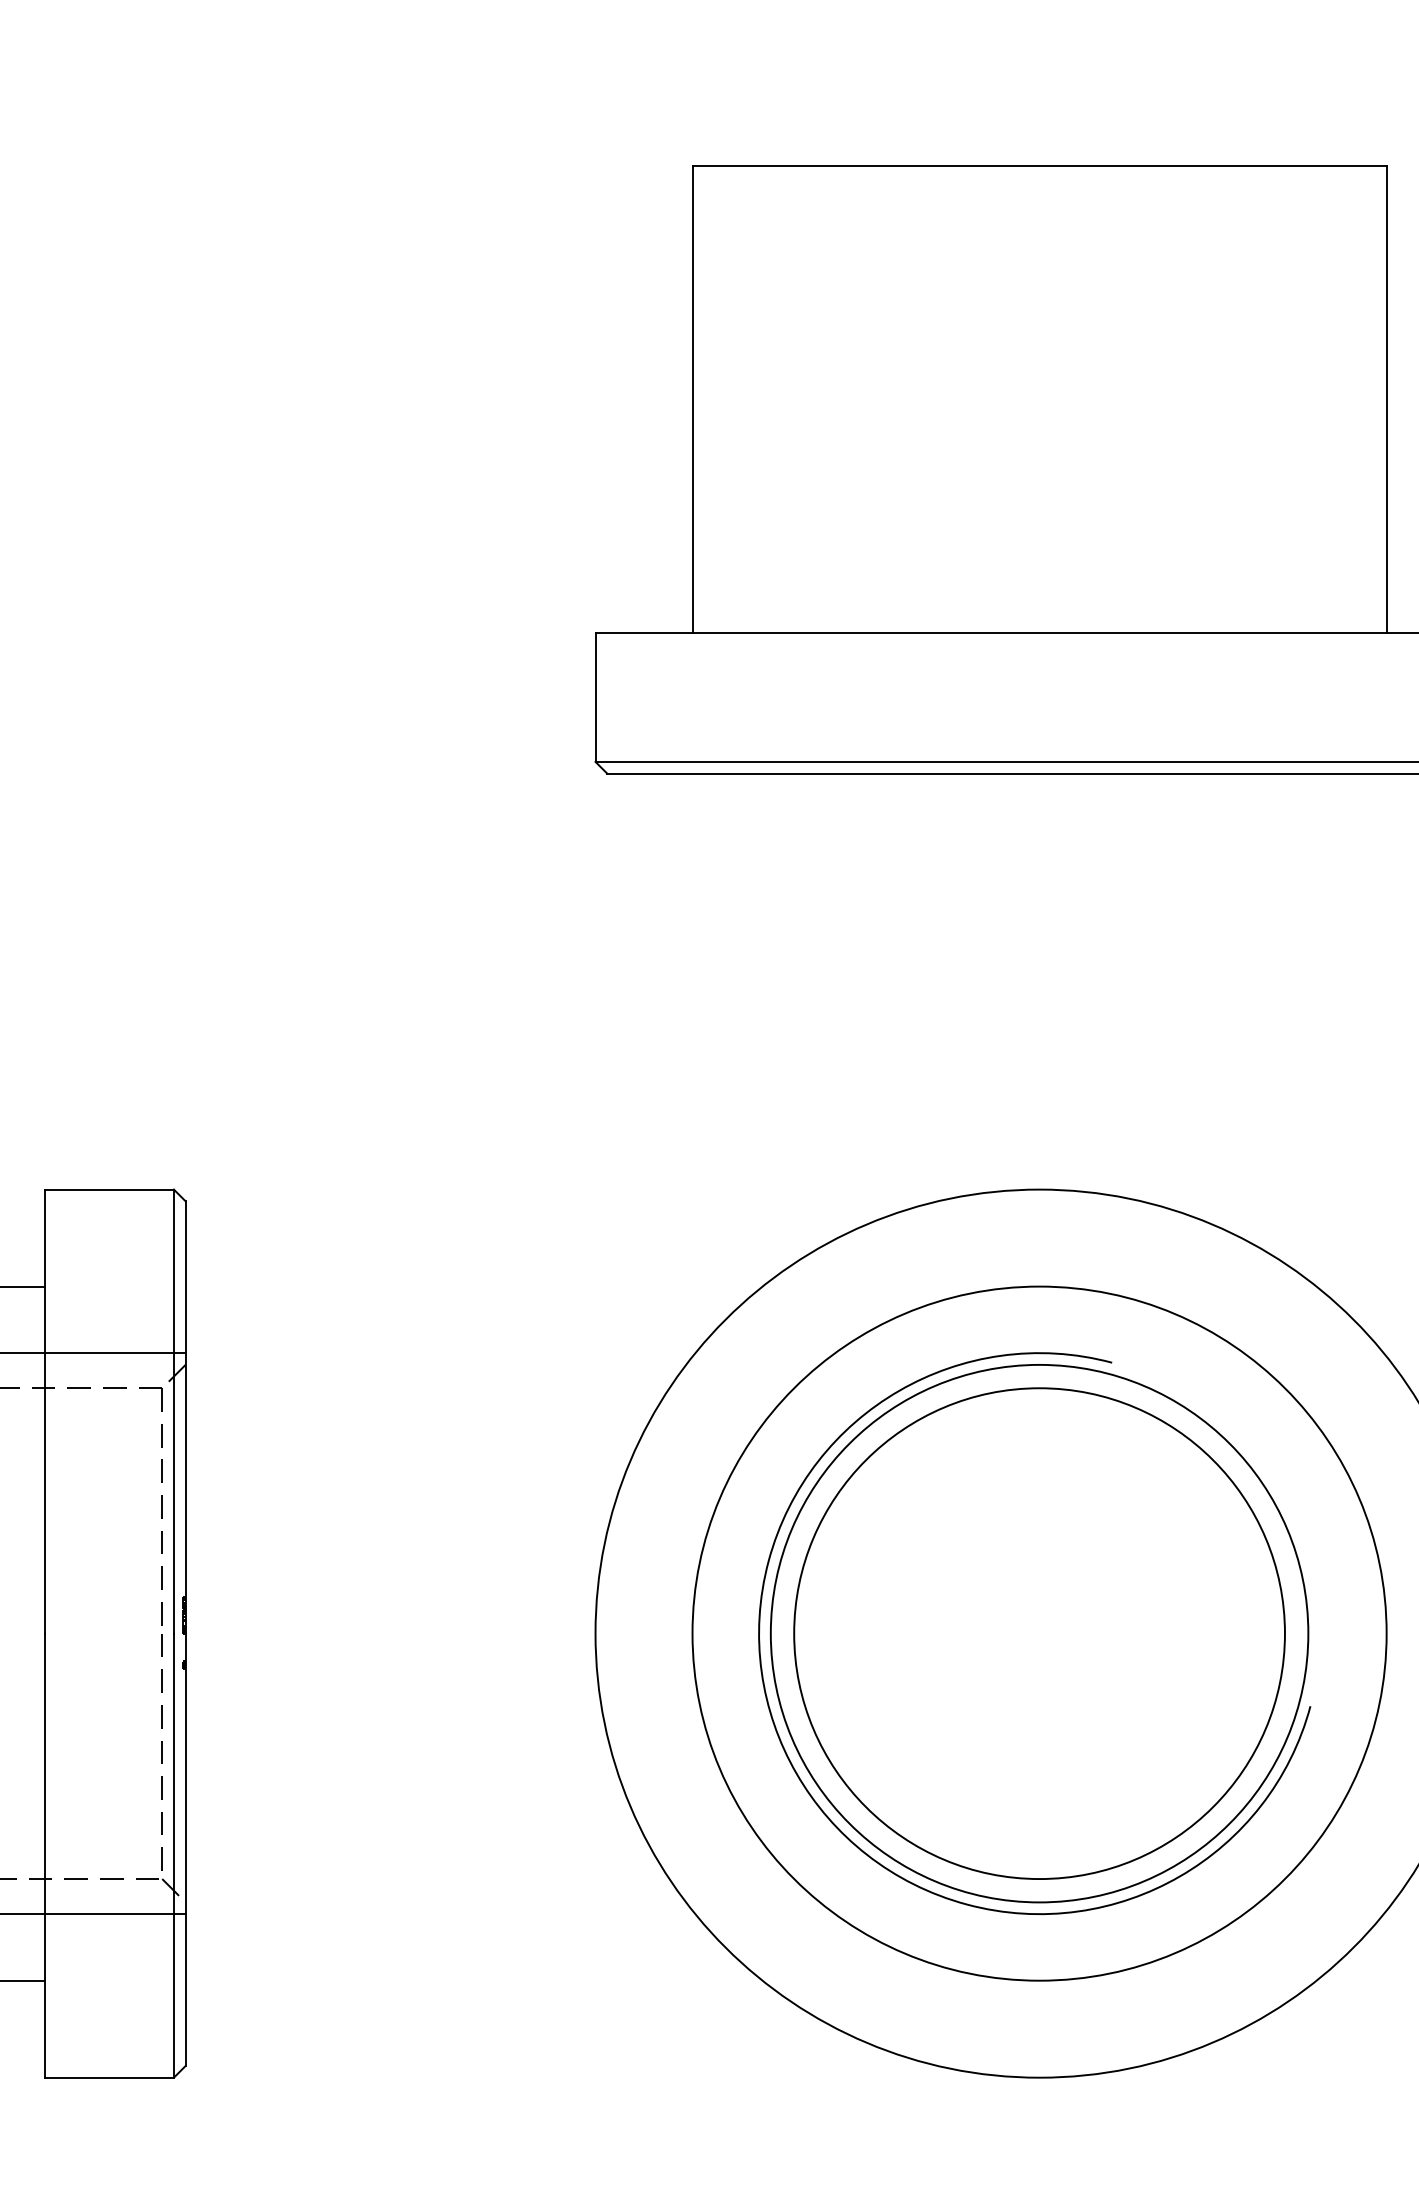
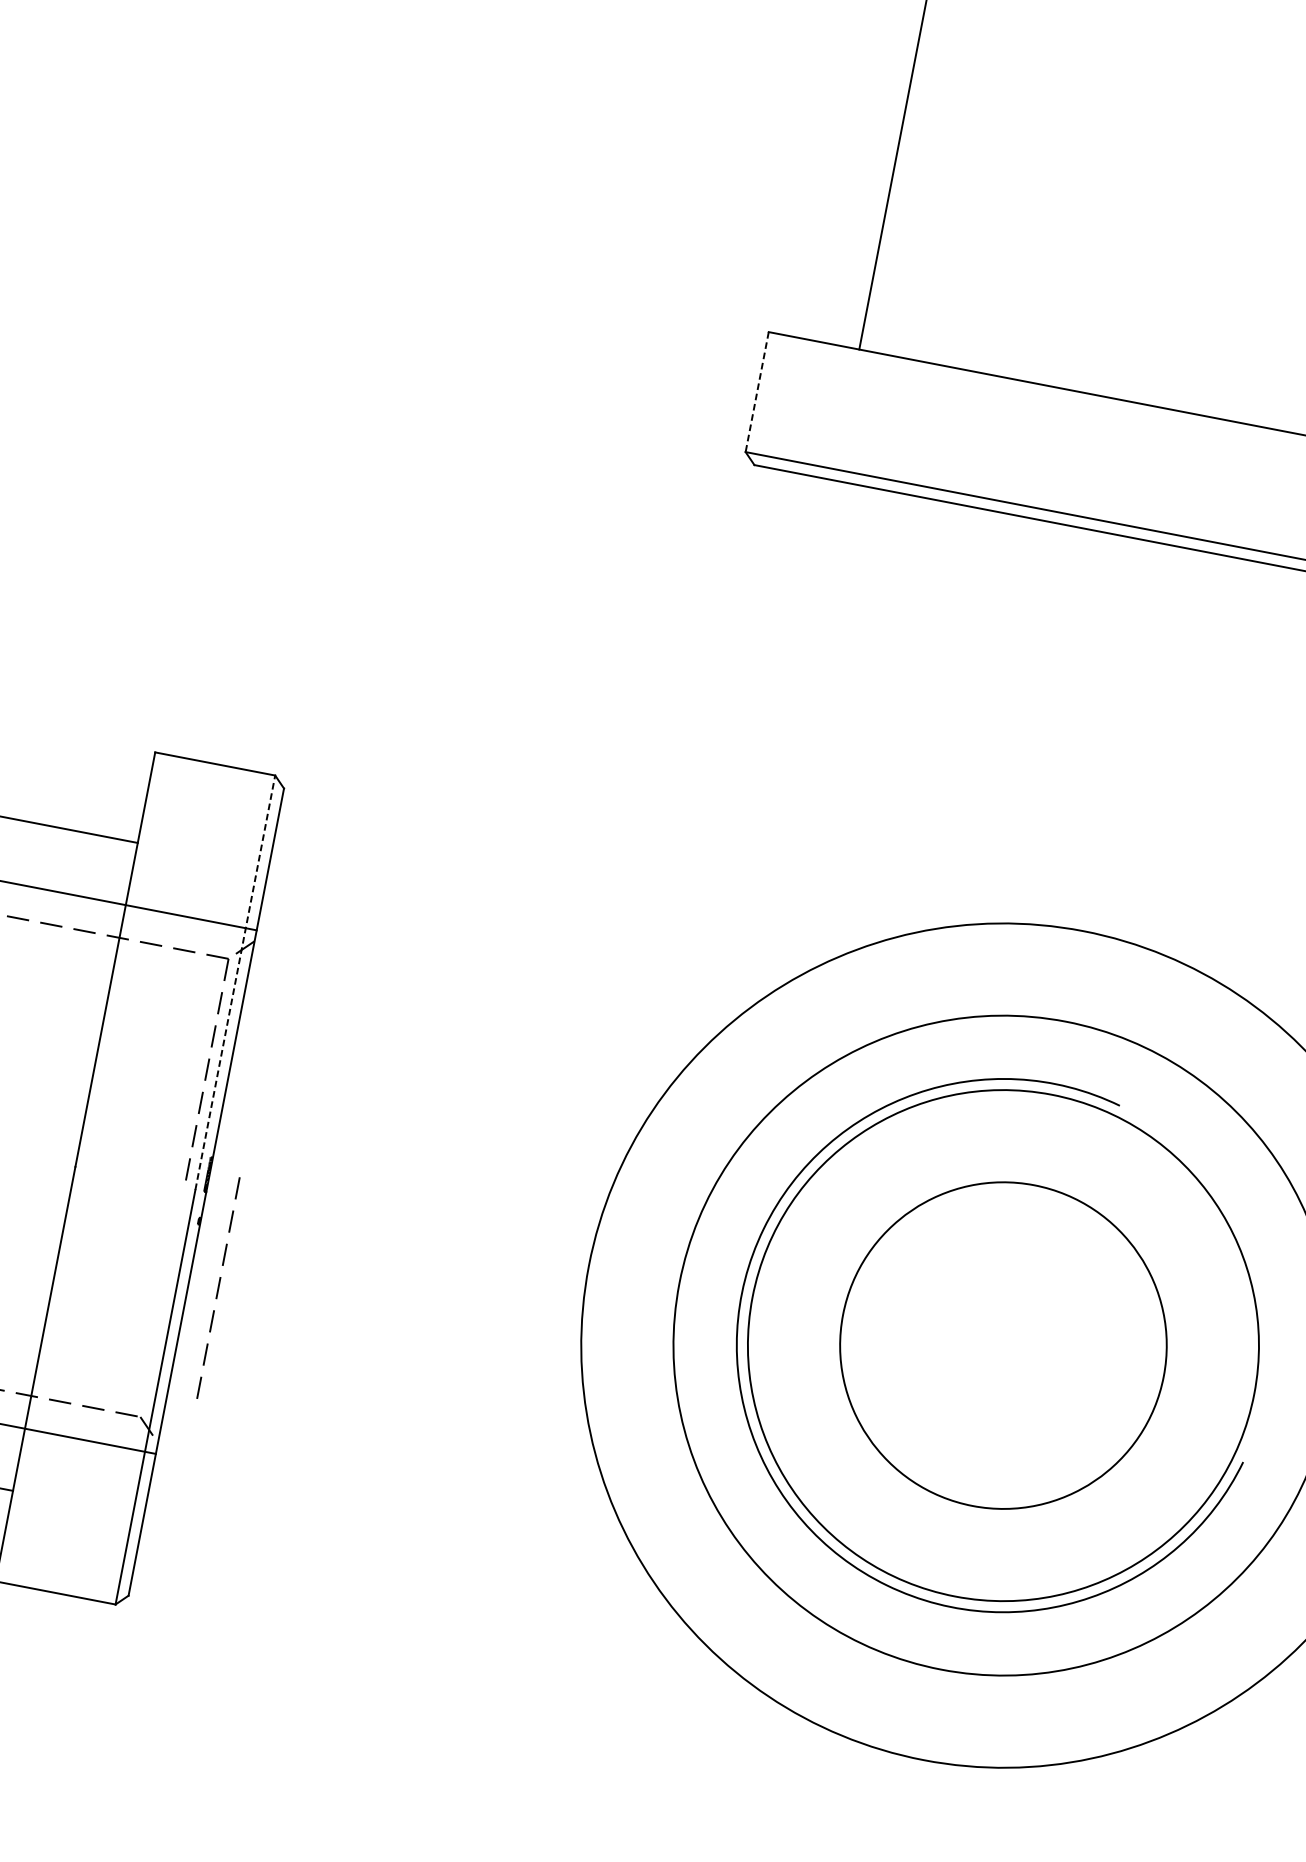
line: (595, 698) -> (757, 392), solid -> dashed
line: (173, 1411) -> (234, 982), solid -> dashed
circle: (1039, 1633) -> (1003, 1345), size x0.7
line: (161, 1752) -> (217, 1288), moved

